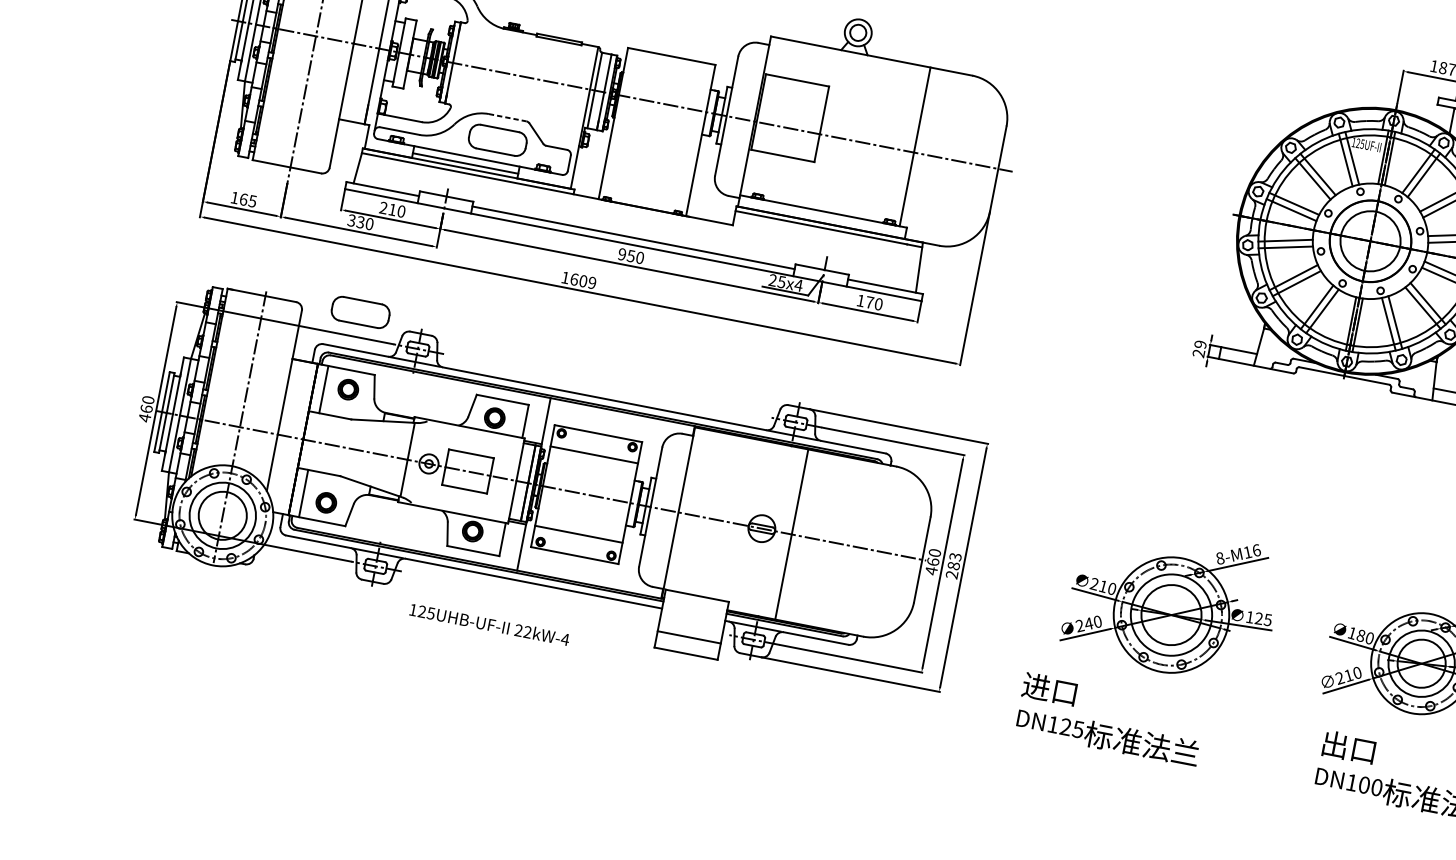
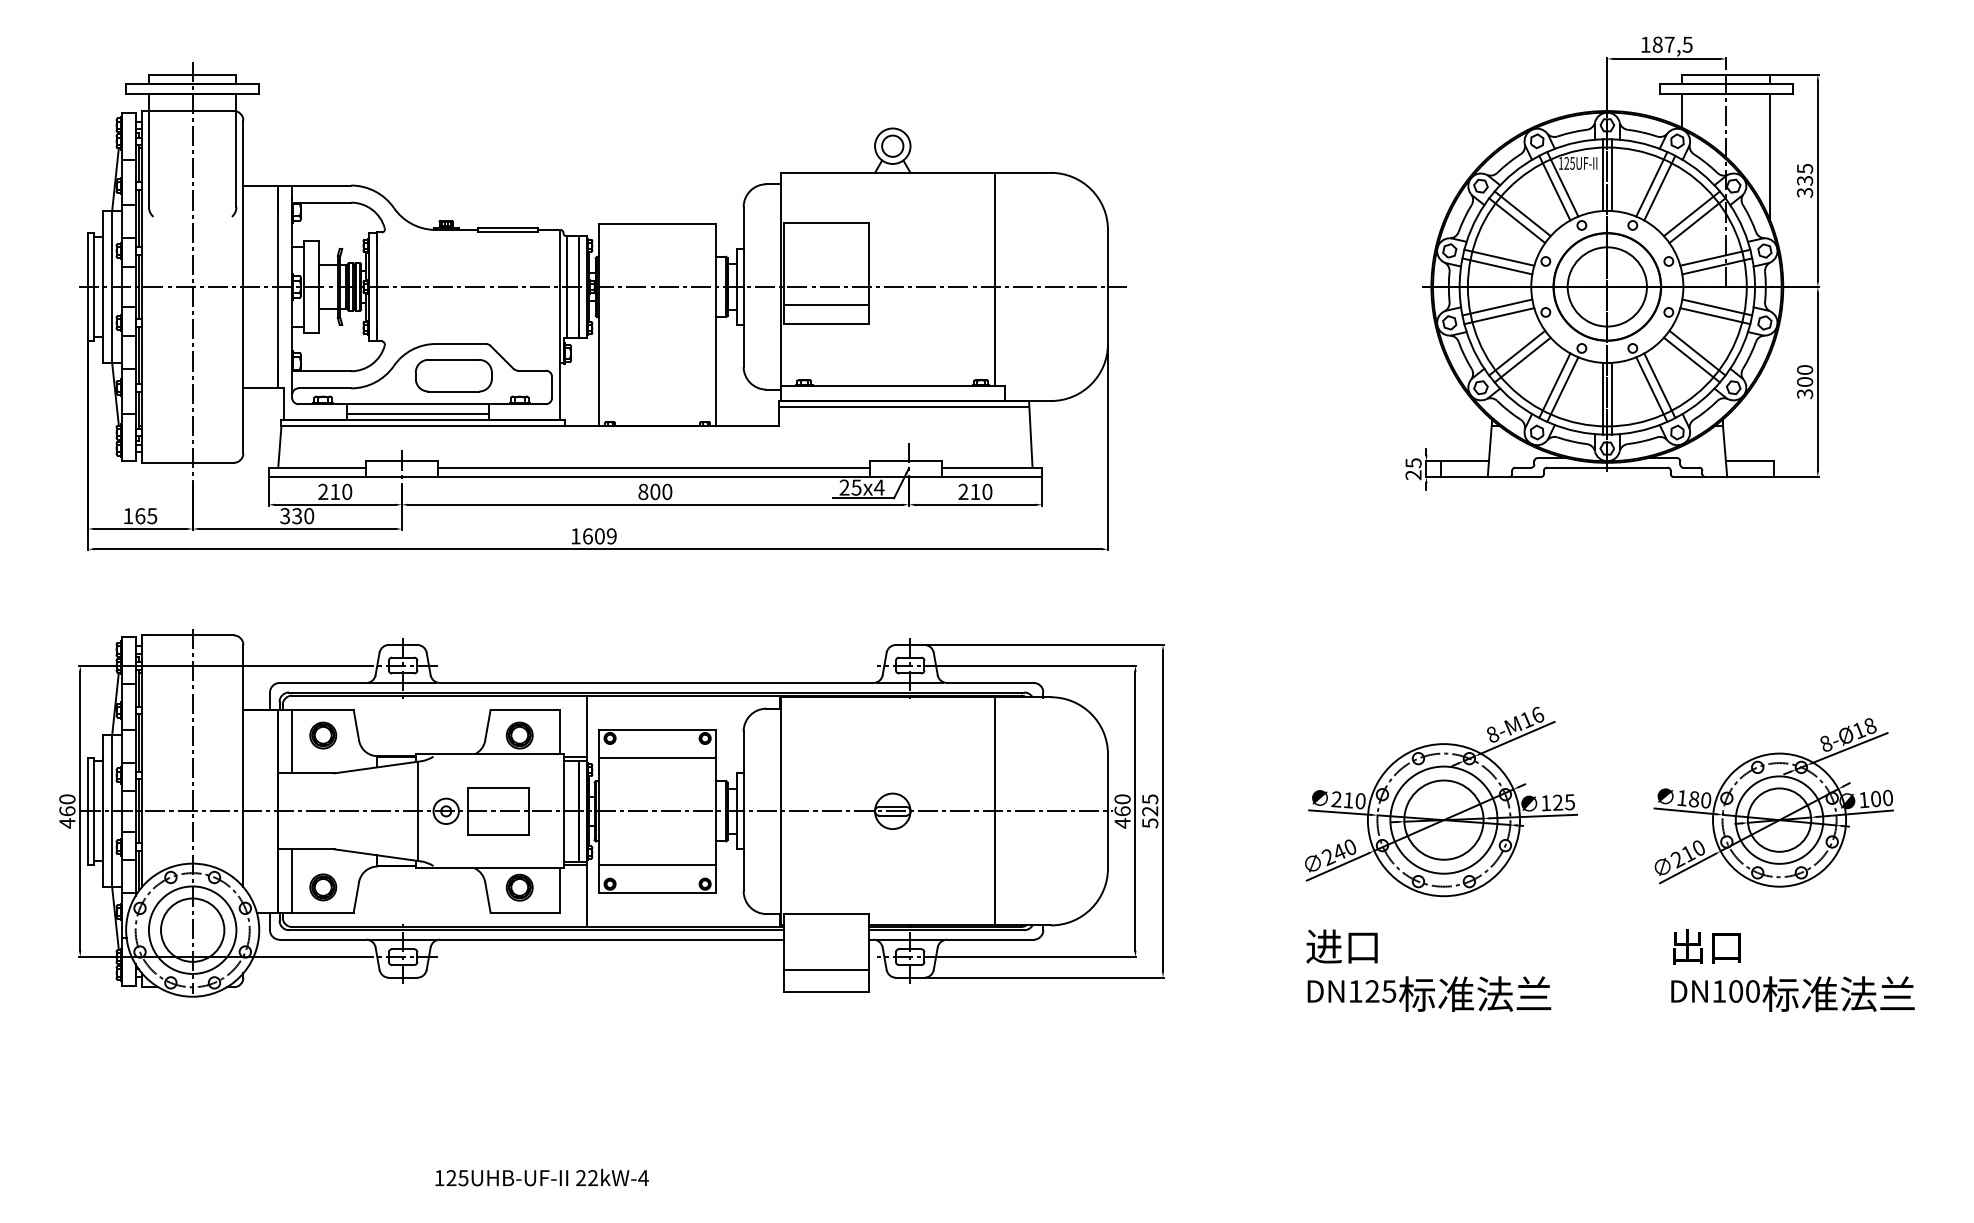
line: (508, 118) -> (461, 344), dashed -> solid
line: (785, 141) -> (825, 304), added
text: (626, 255) -> (649, 491), 950 -> 800
text: (865, 301) -> (969, 491), 170 -> 210
part: (360, 312) -> (319, 632), removed
text: (1200, 344) -> (1413, 463), 29 -> 25
line: (791, 534) -> (994, 811), moved
text: (953, 566) -> (1150, 811), 283 -> 525
text: (489, 624) -> (541, 1177), moved
text: (1110, 719) -> (1428, 970), moved

